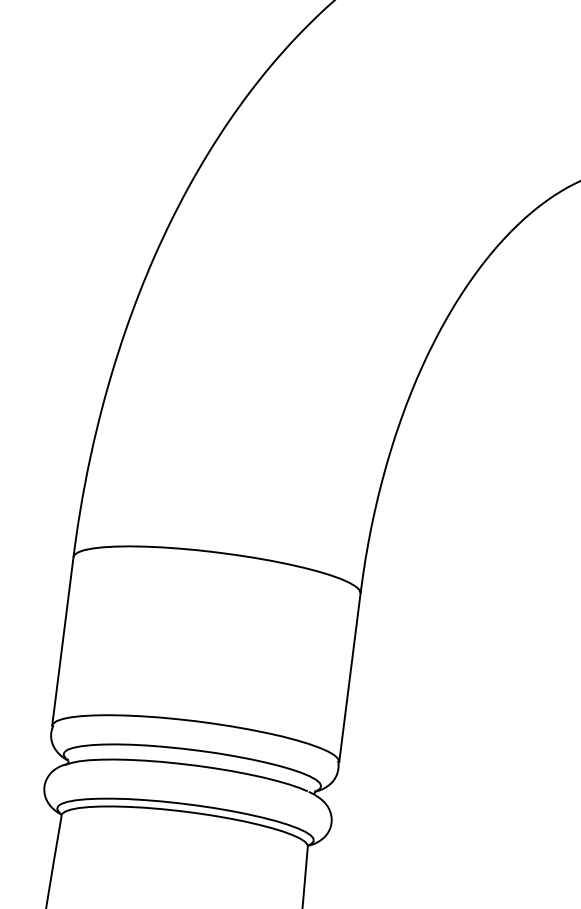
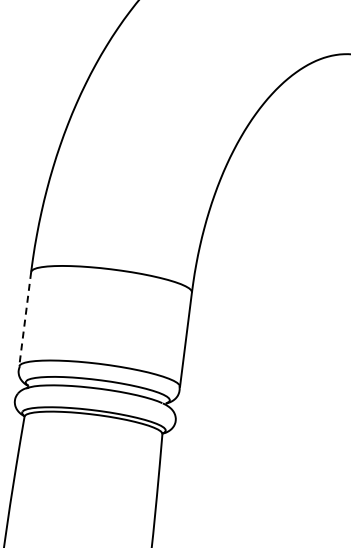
line: (63, 641) -> (25, 319), solid -> dashed

